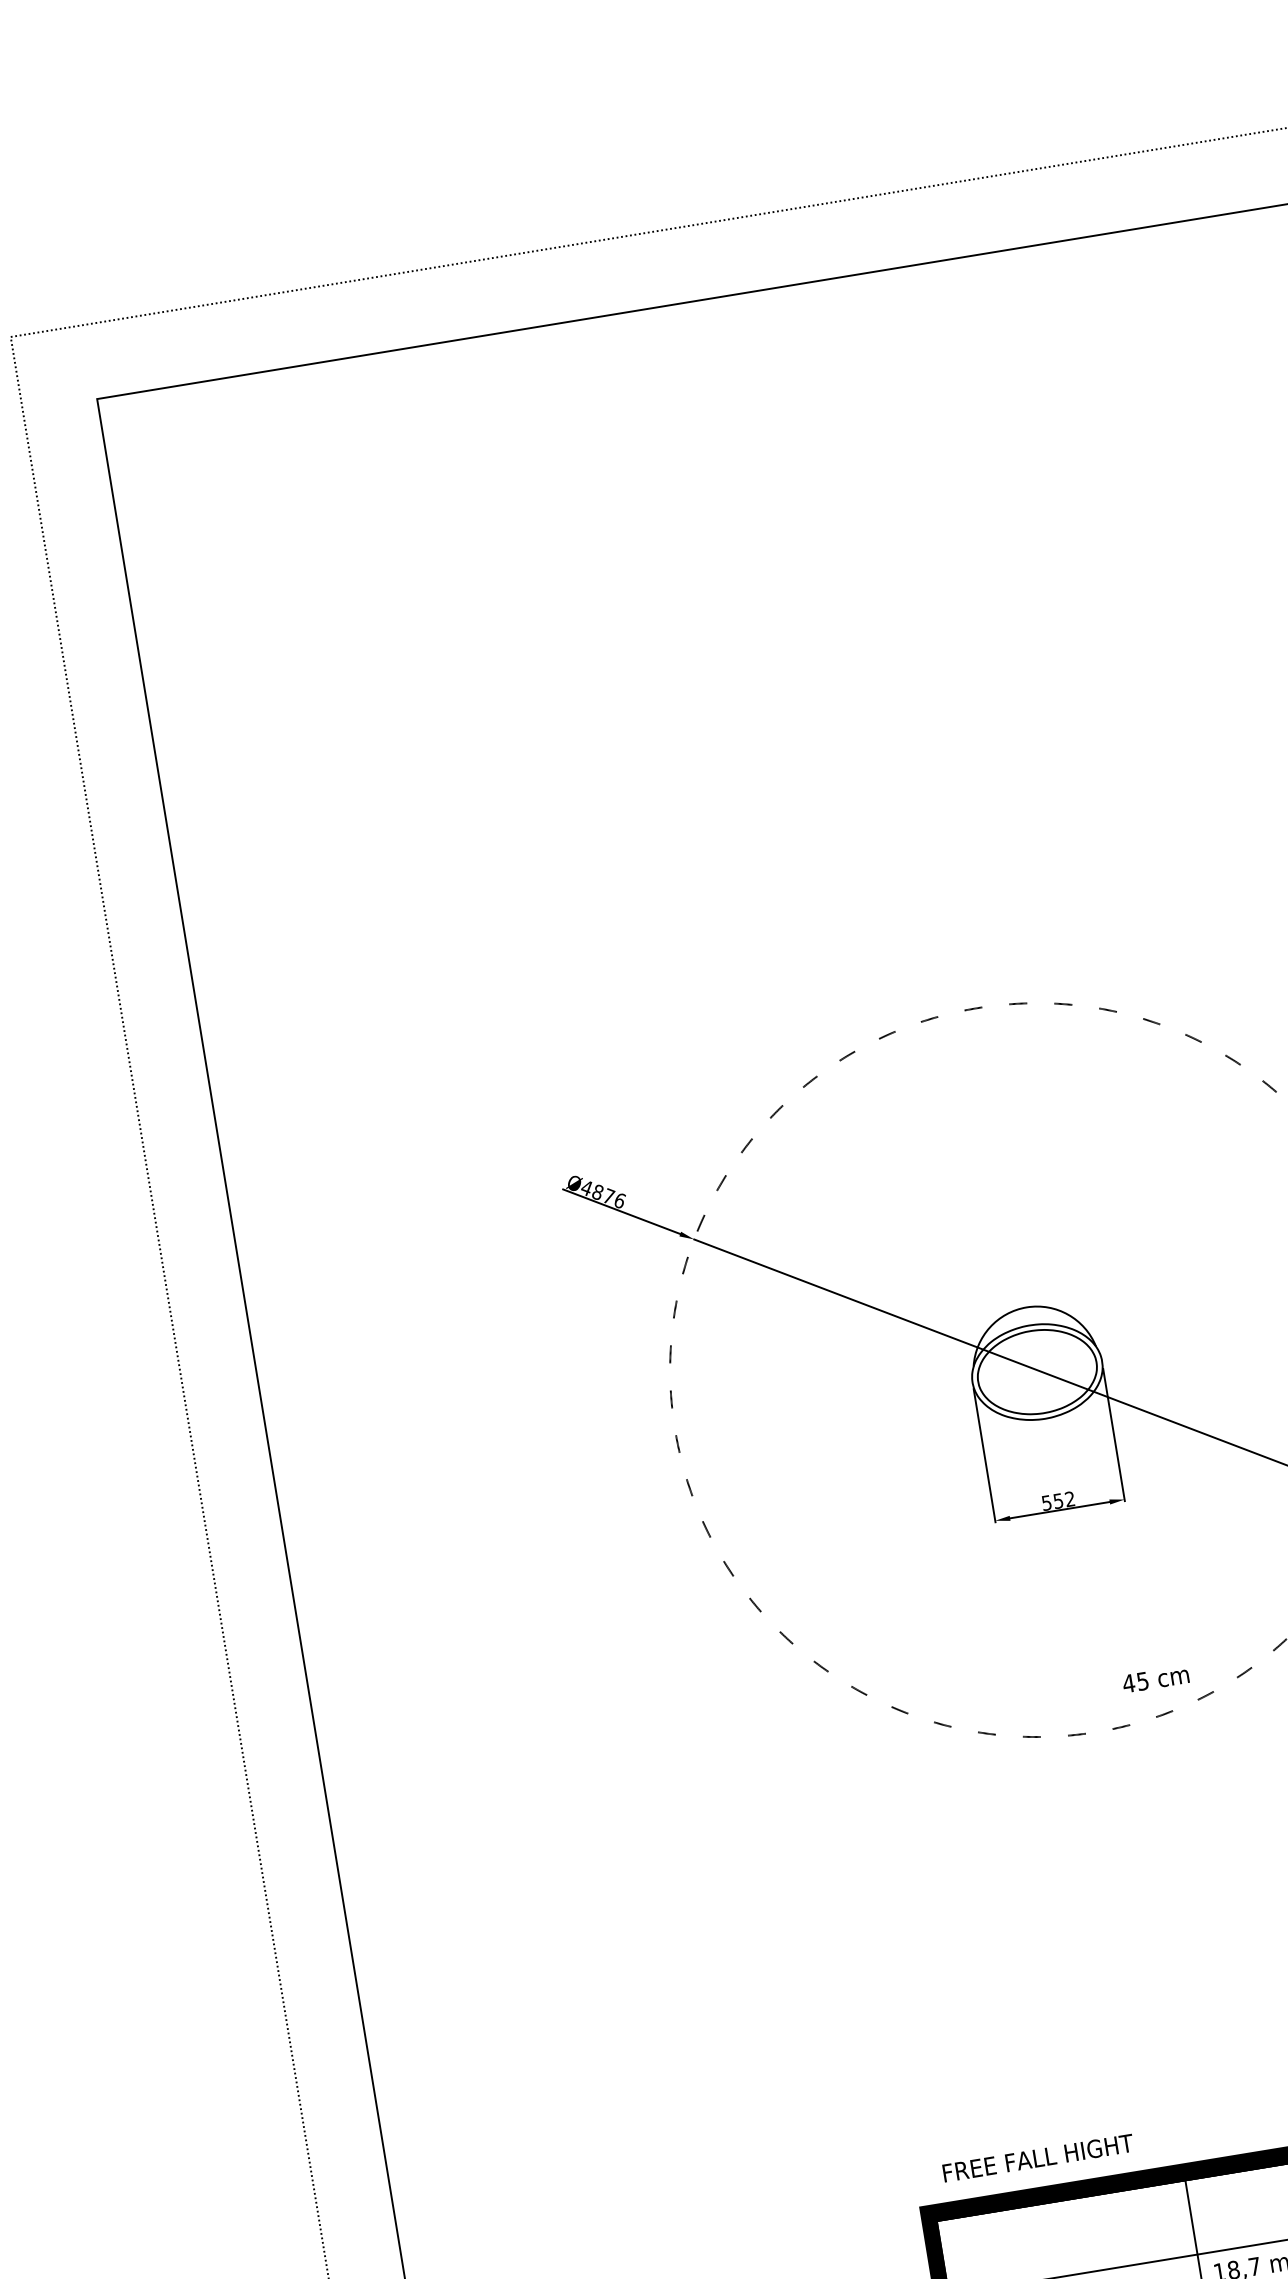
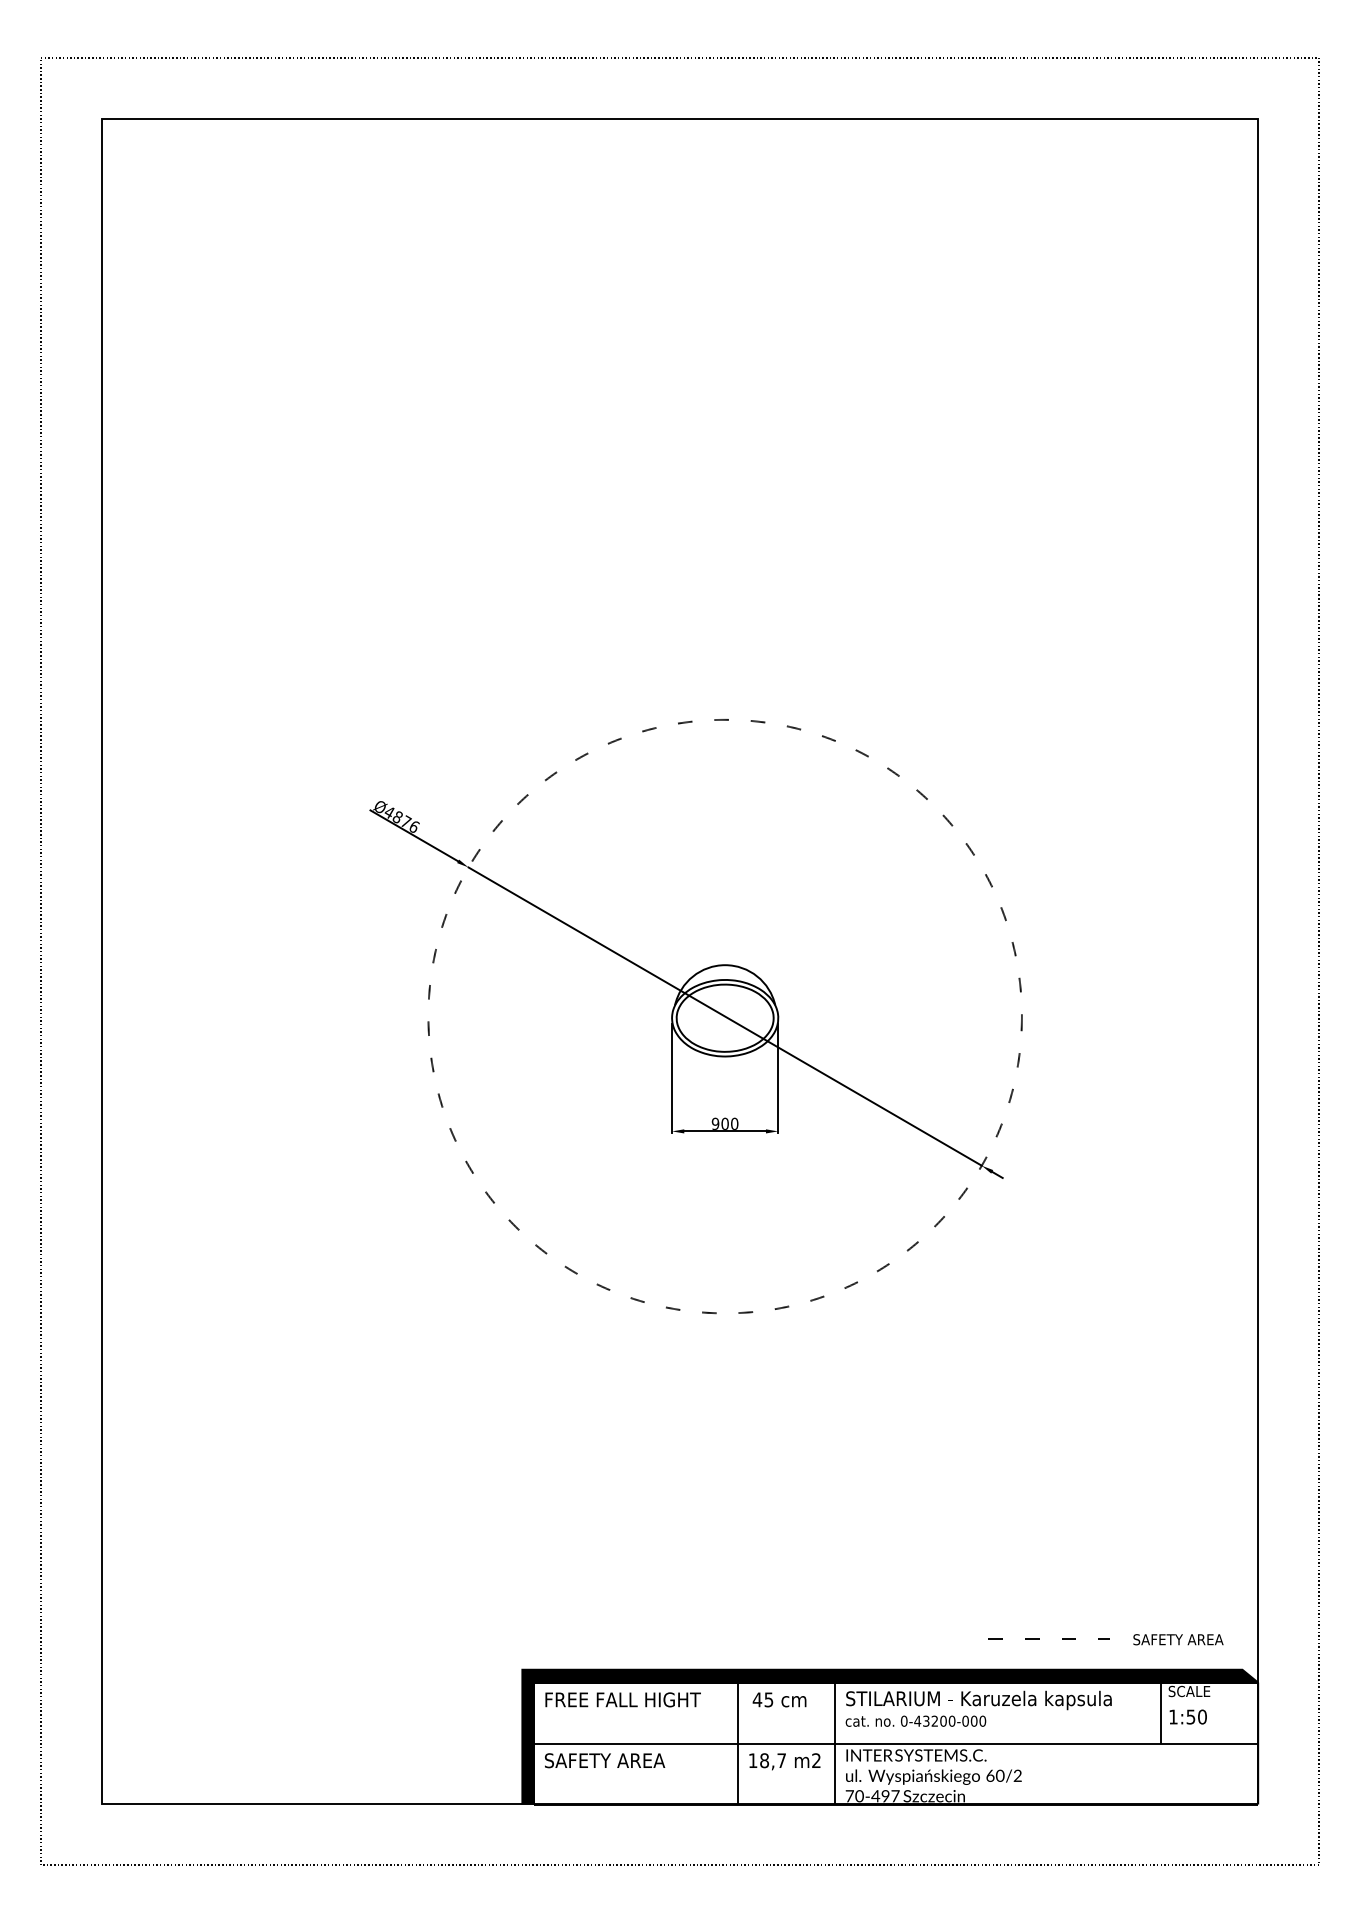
text: (1057, 1500) -> (724, 1123), 552 -> 900
text: (1155, 1678) -> (779, 1699), moved
text: (1037, 2157) -> (622, 1699), moved

